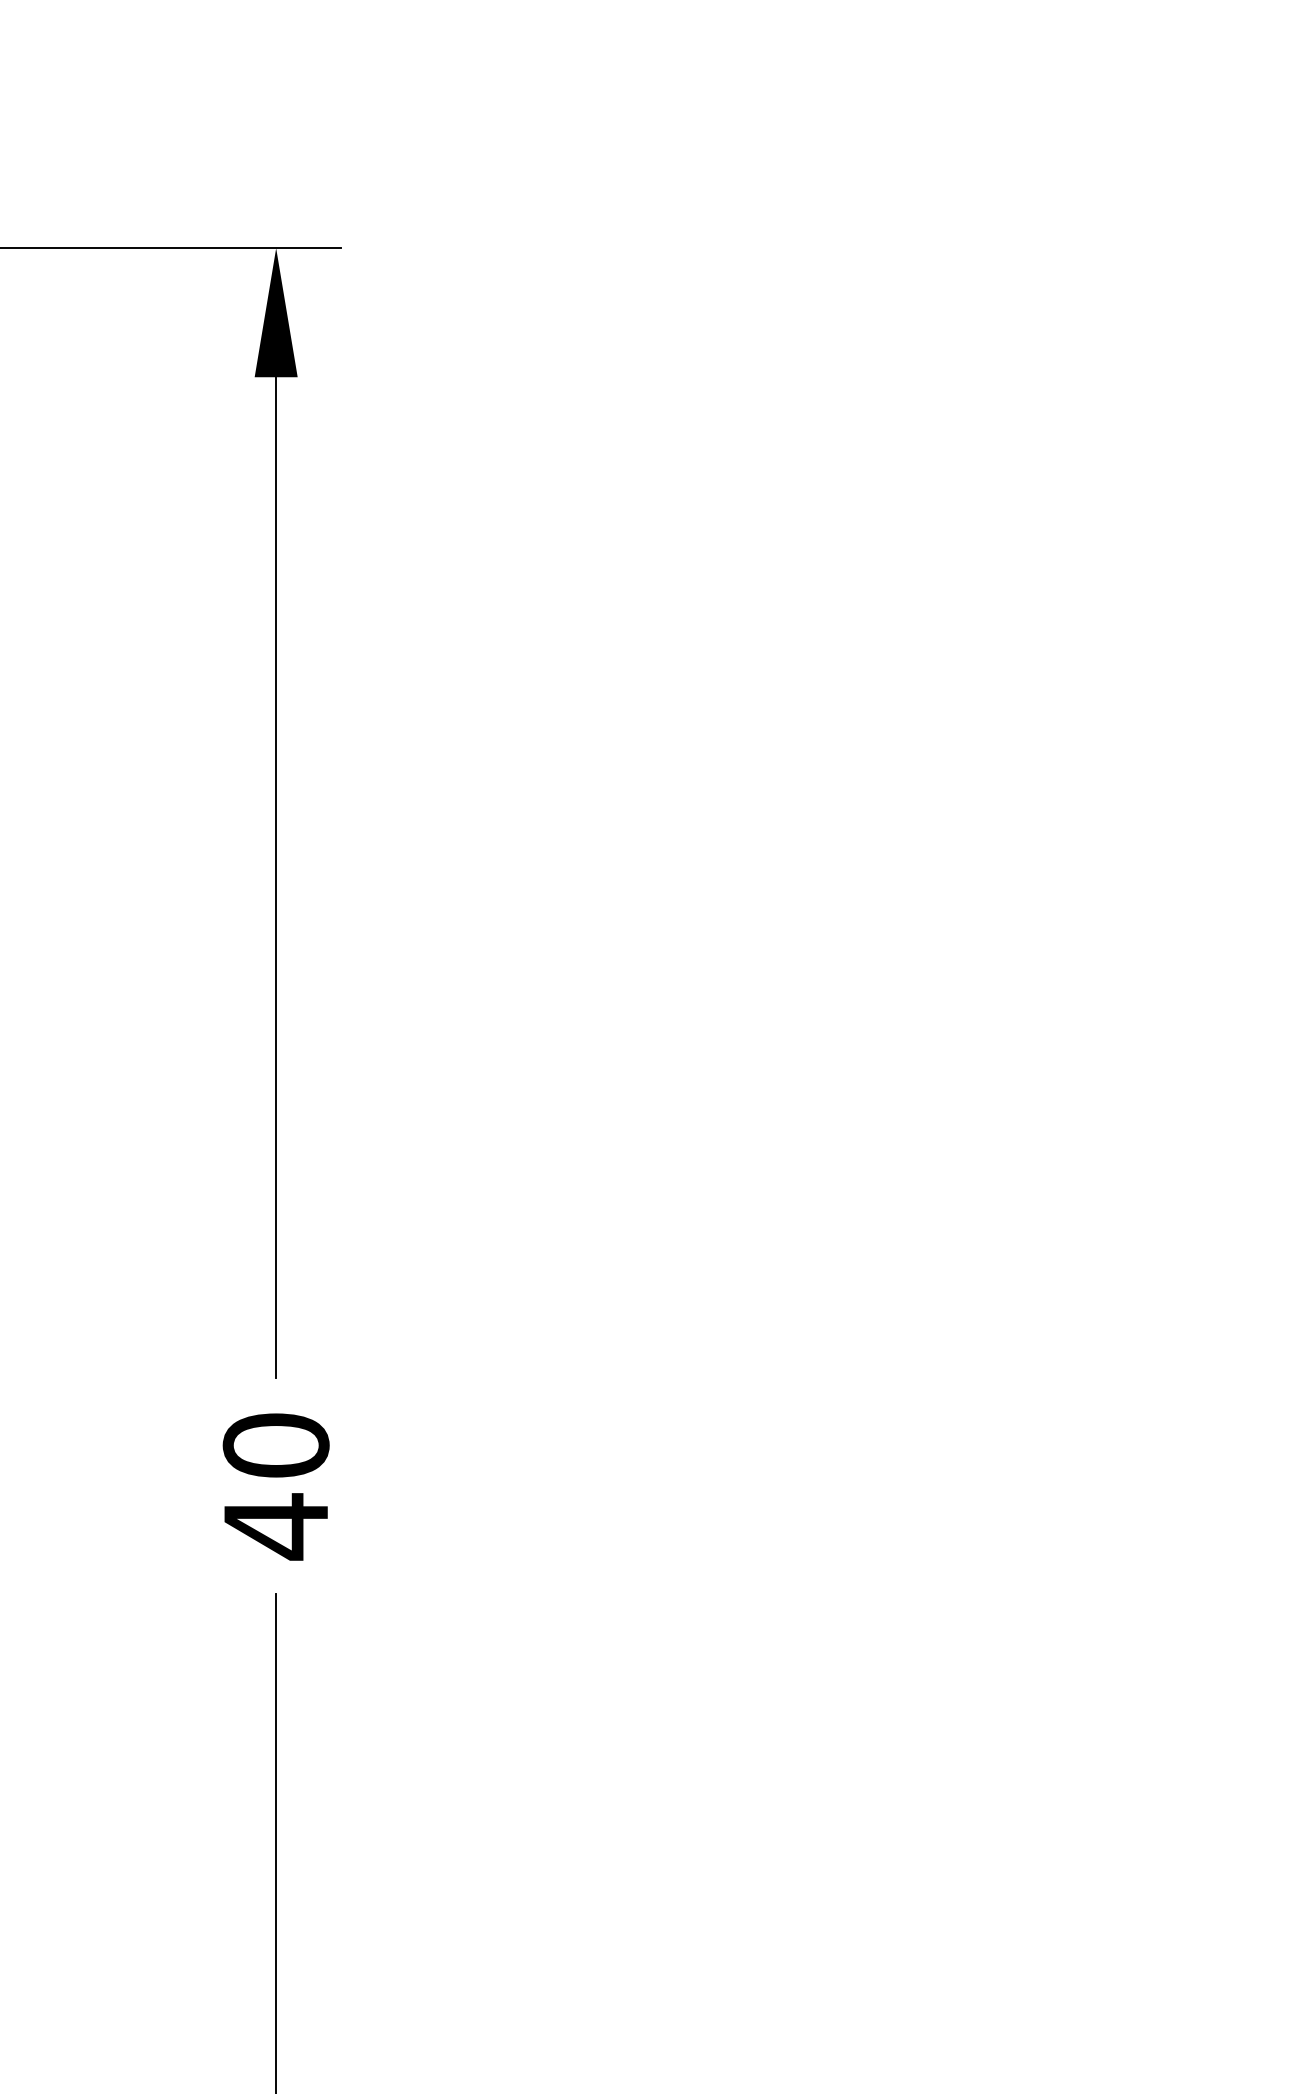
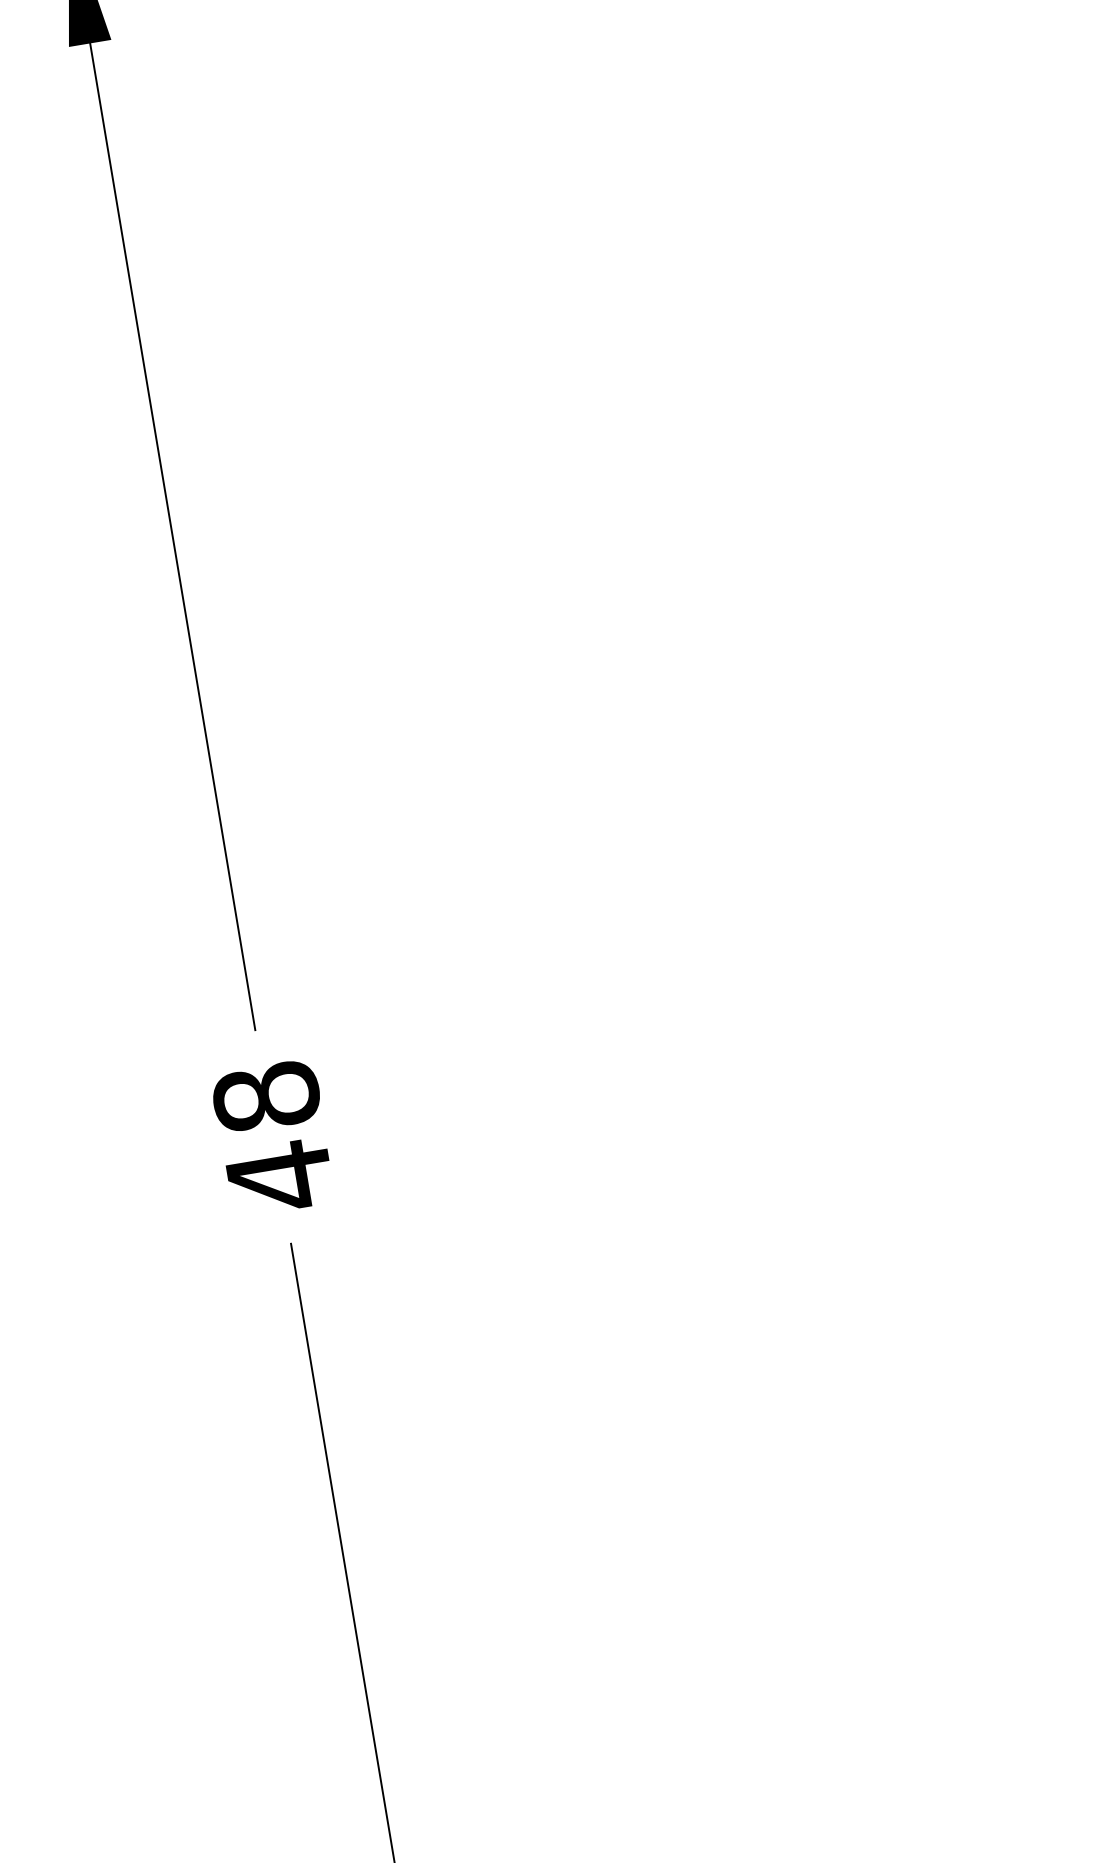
text: (276, 1445) -> (266, 1096), 40 -> 48

